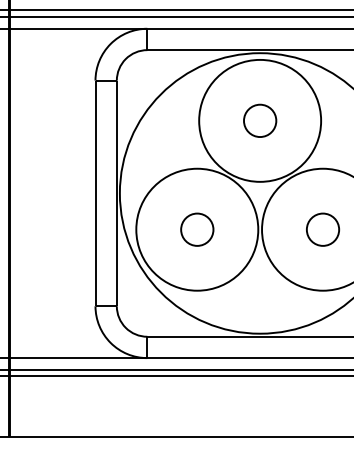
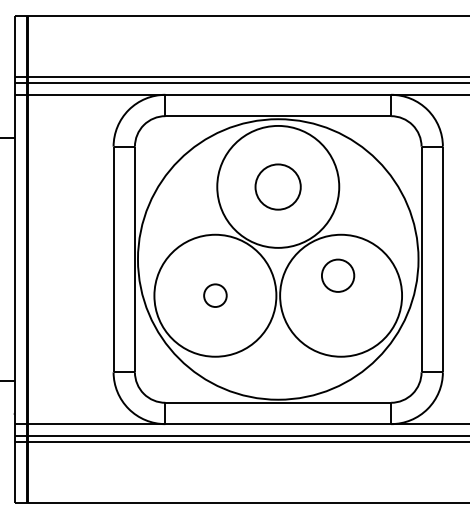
part: (260, 120) -> (278, 186), size x1.4
part: (197, 229) -> (215, 295), size x0.7
part: (323, 229) -> (338, 275), moved

